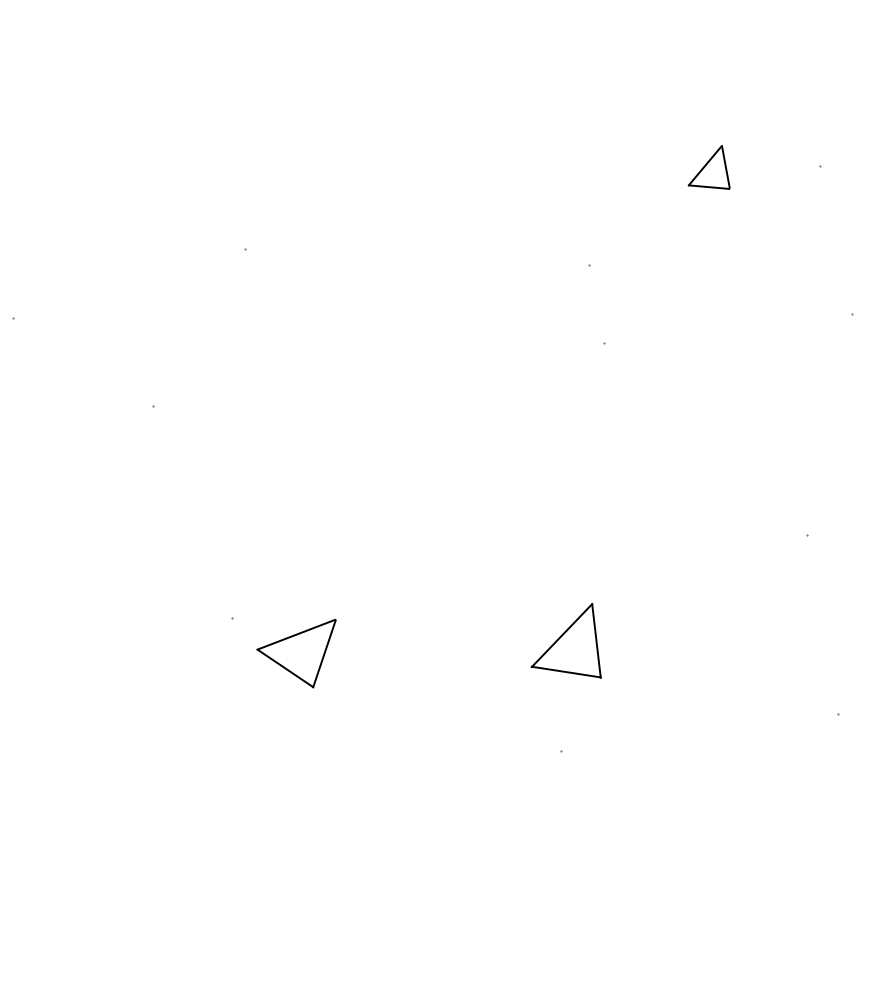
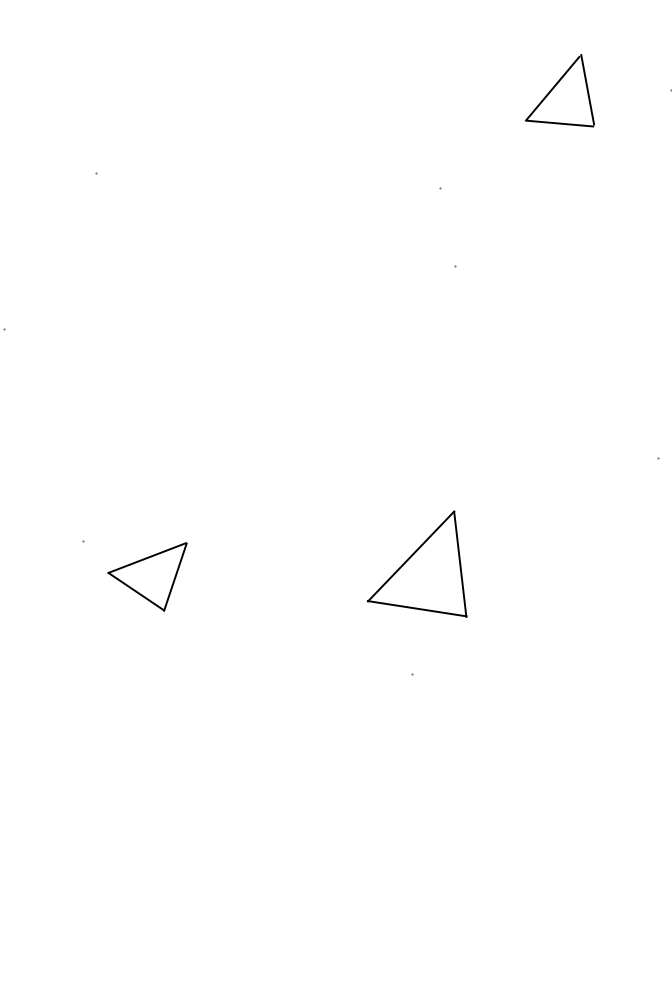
part: (709, 167) -> (560, 90), size x1.67
part: (566, 640) -> (417, 563), size x1.43

